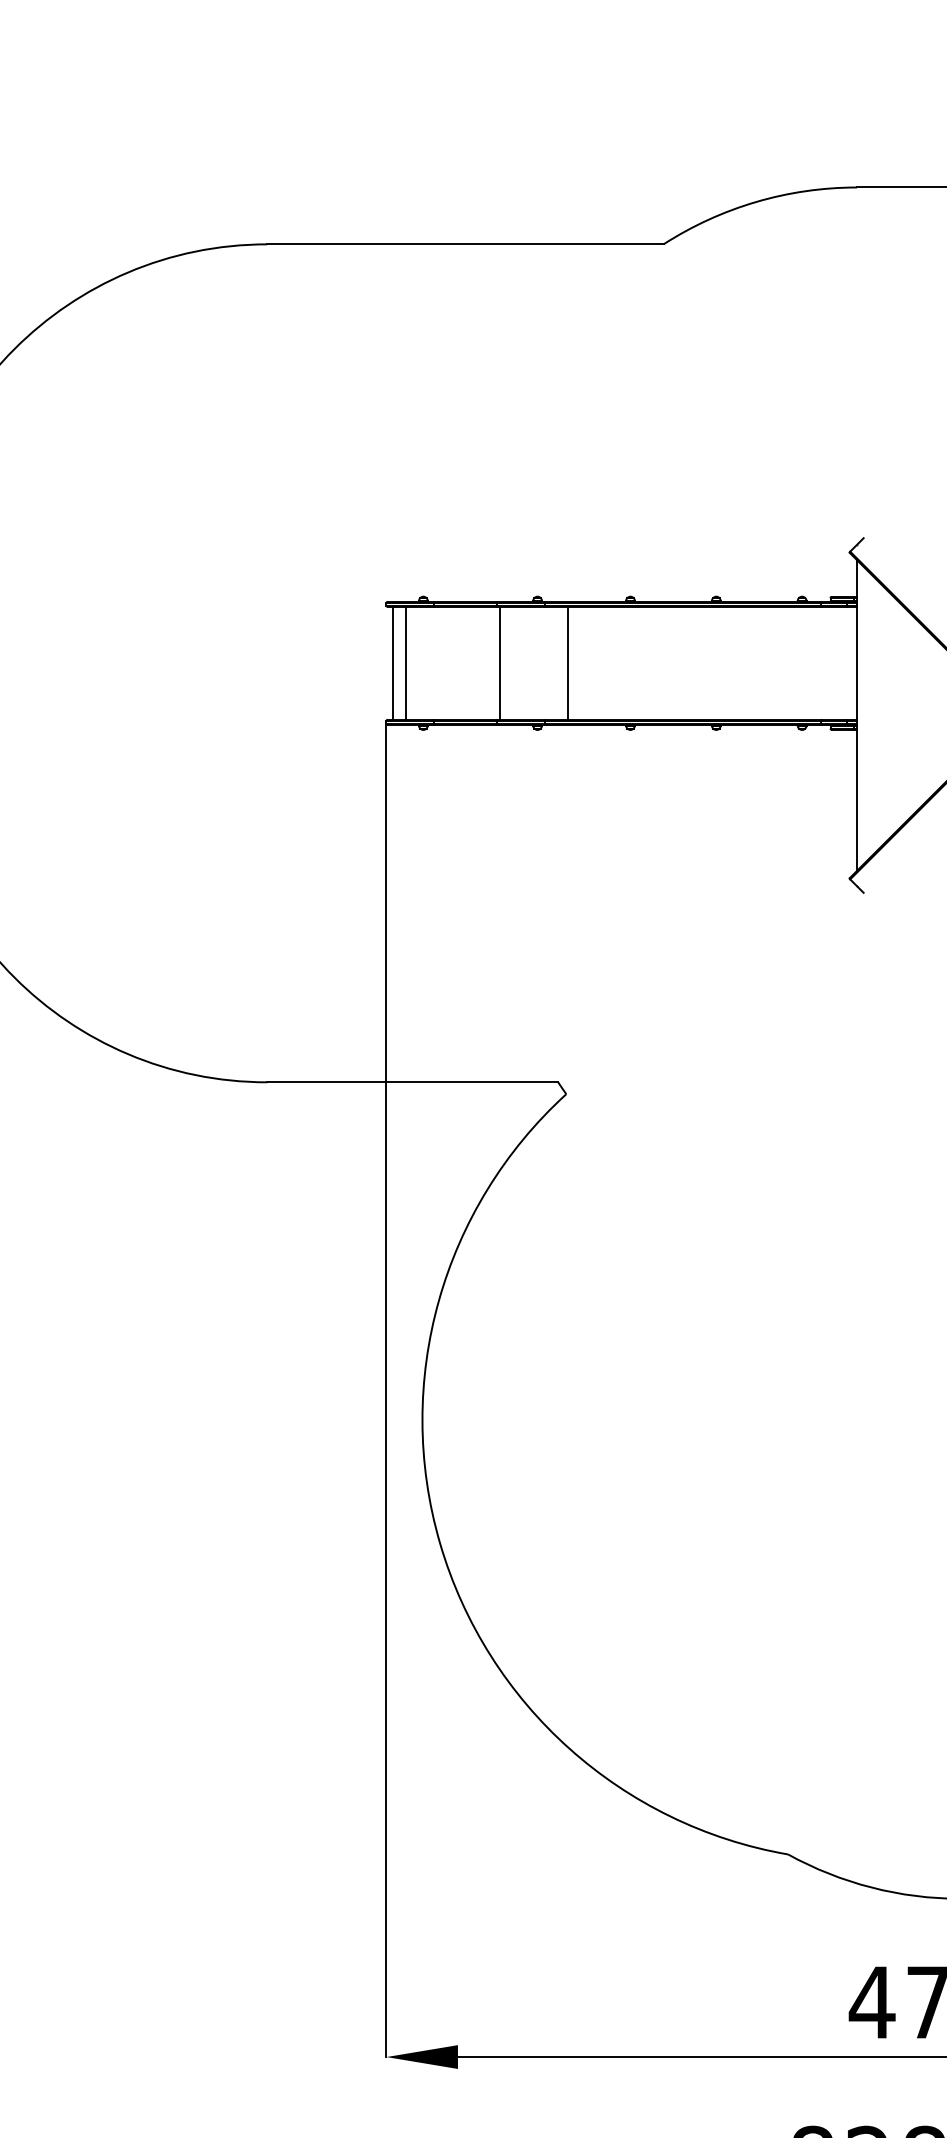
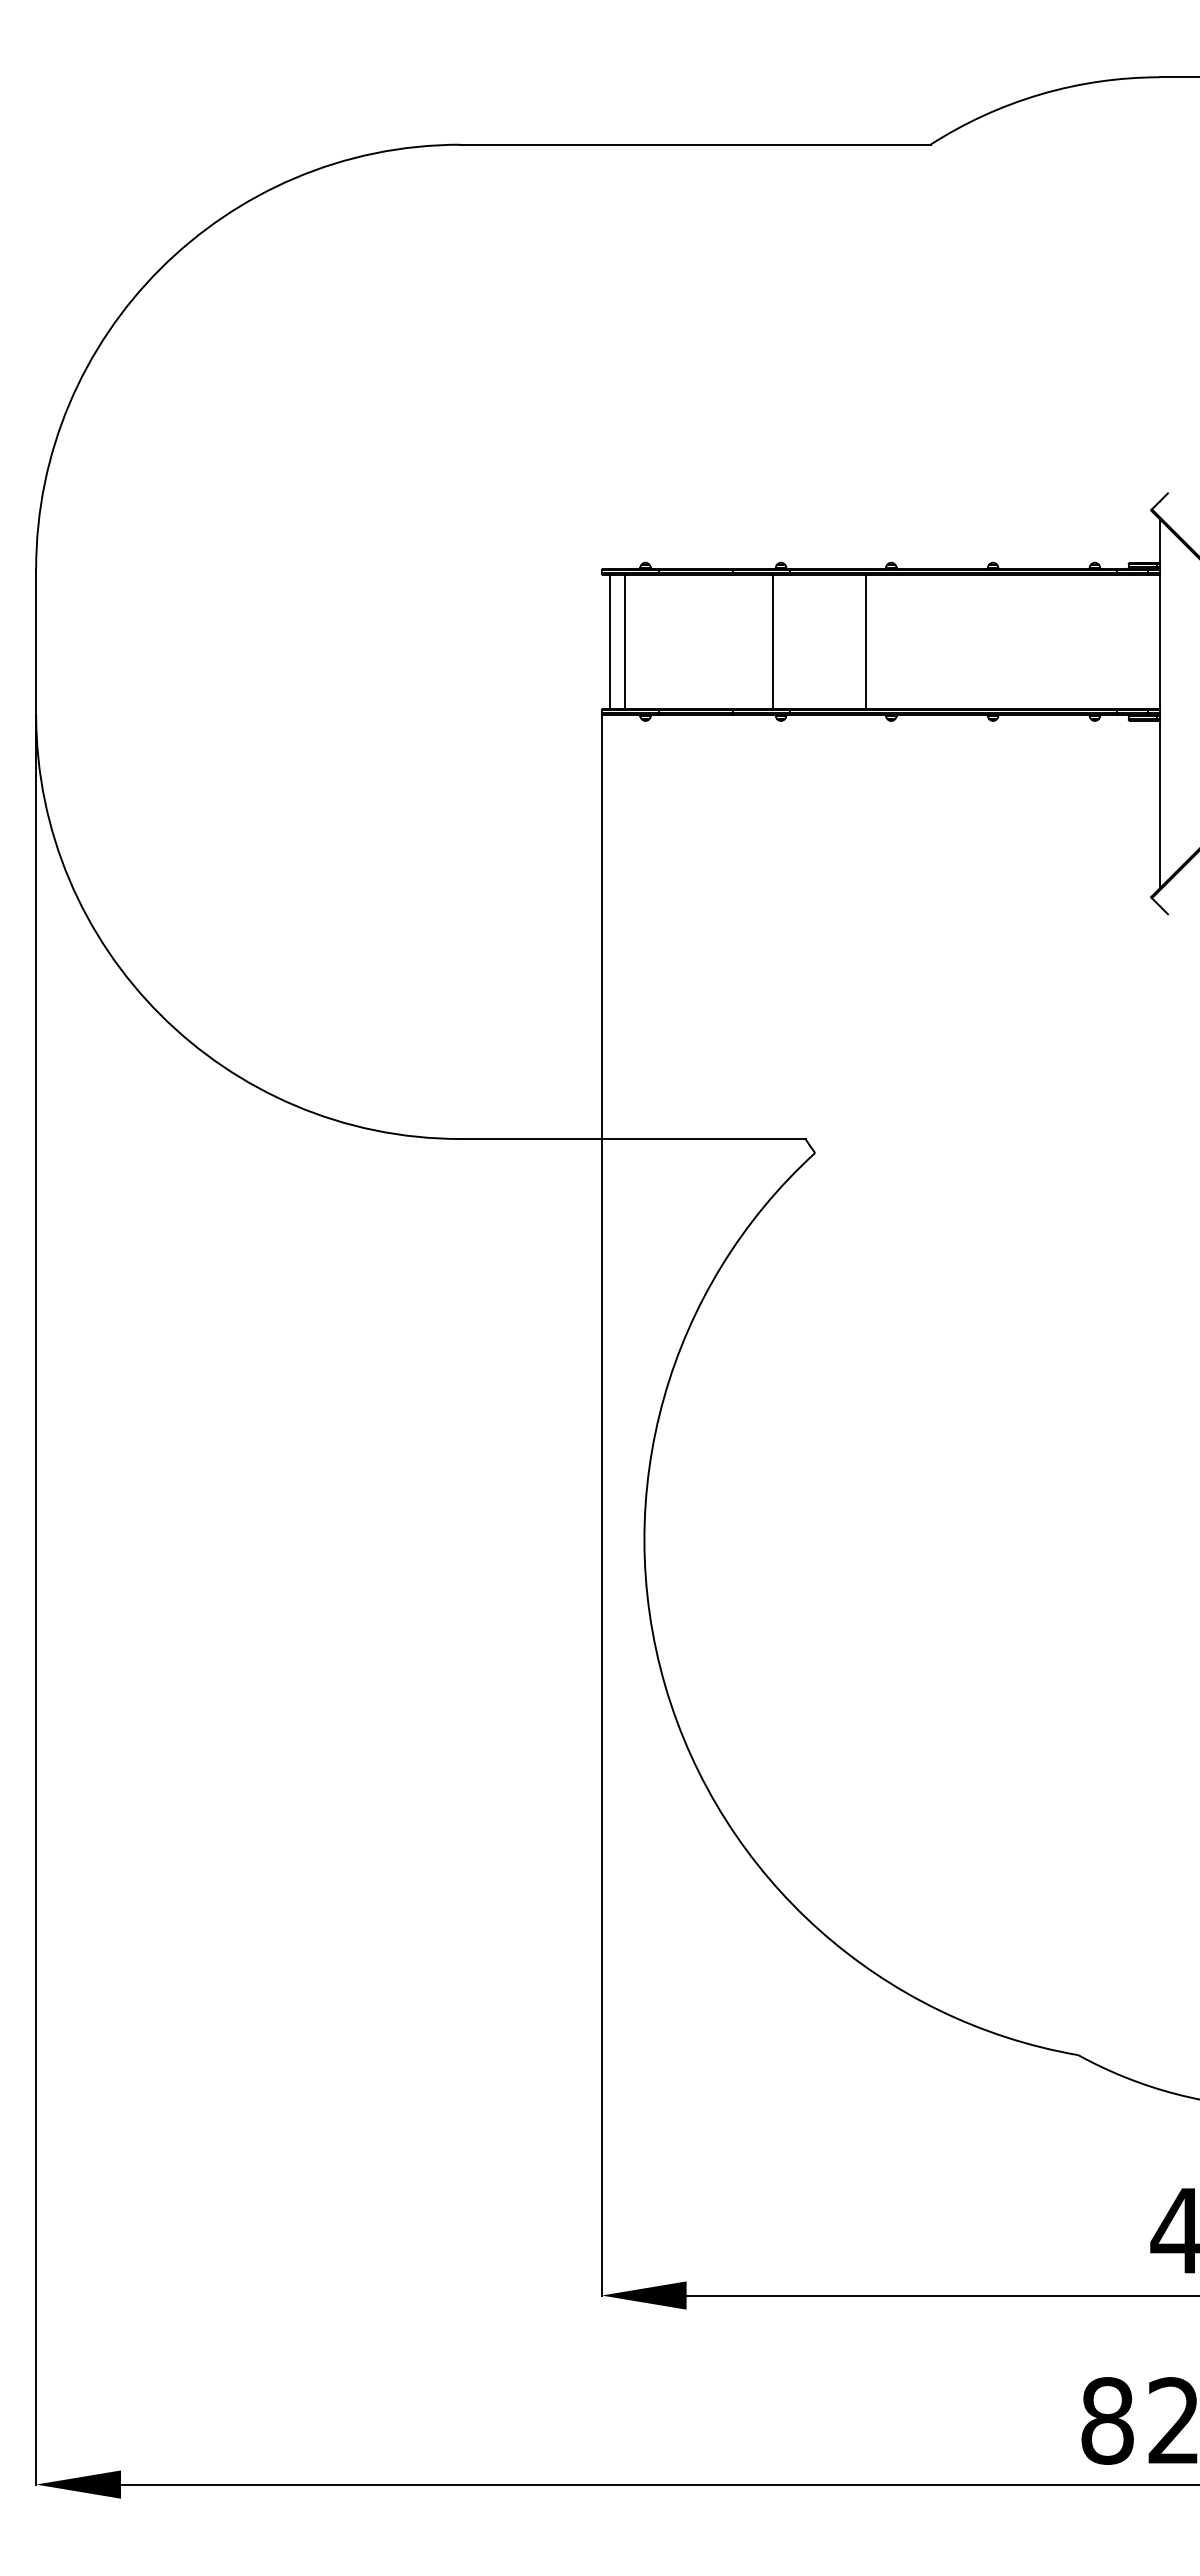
line: (500, 663) -> (773, 641), moved
line: (567, 663) -> (865, 641), moved

